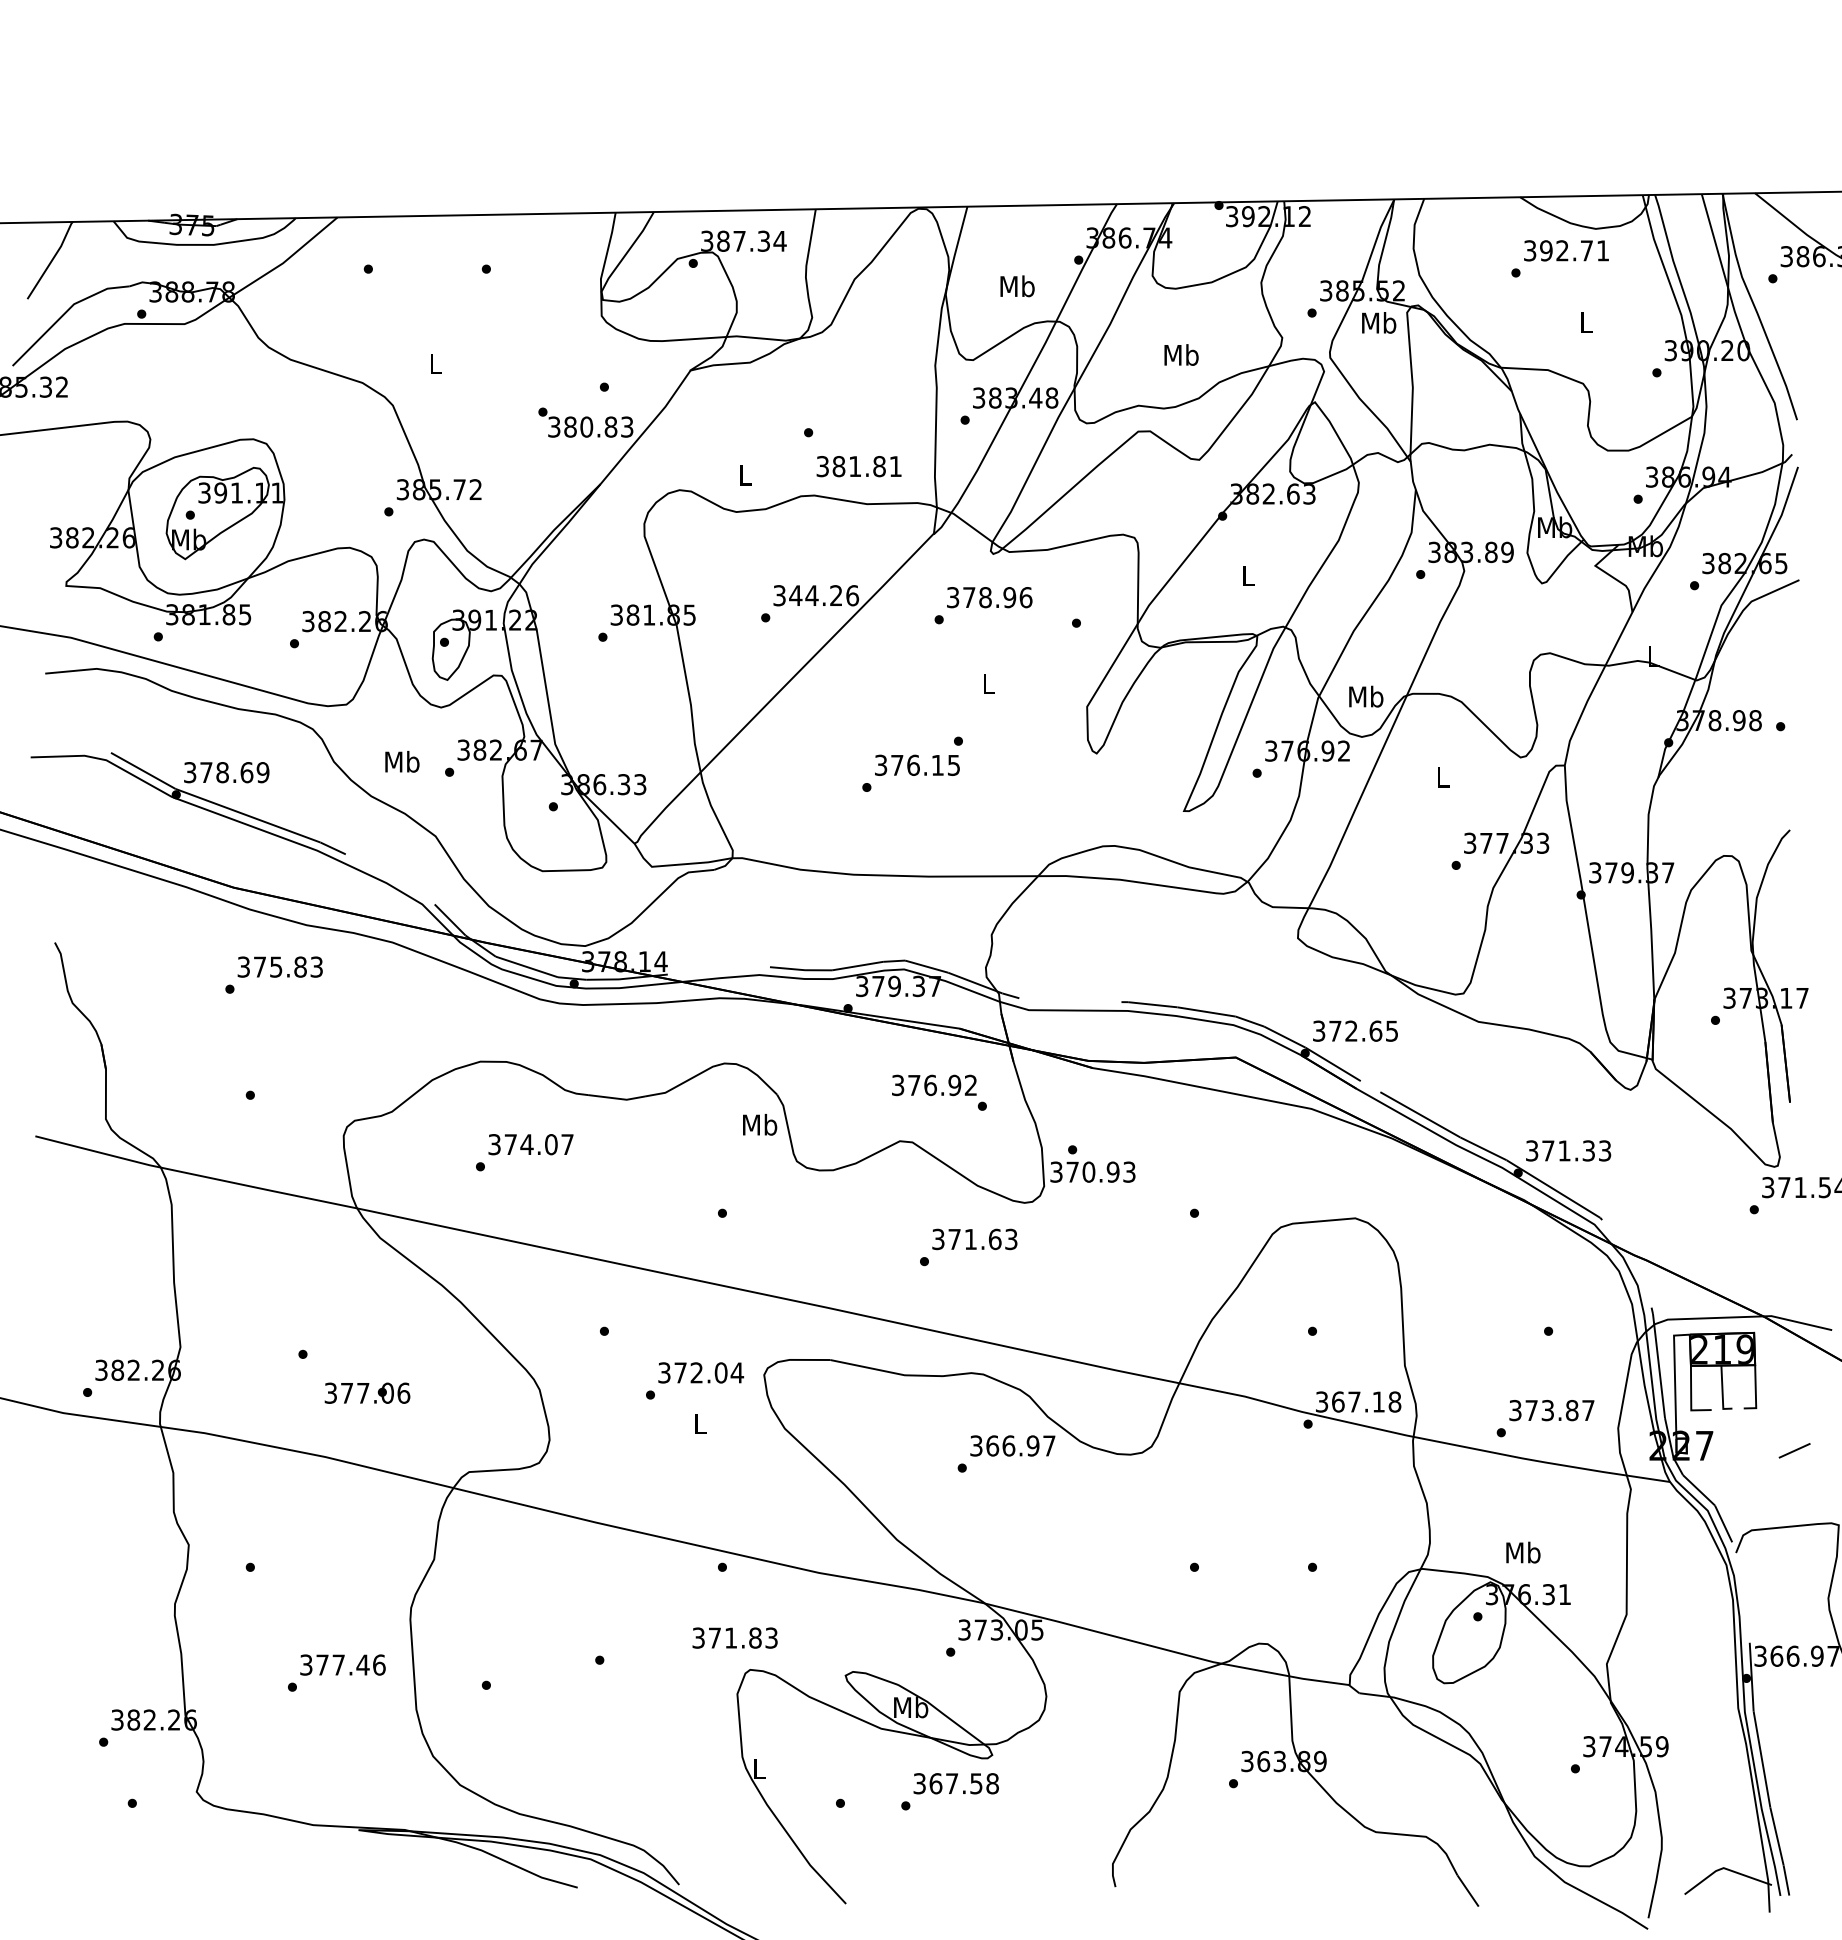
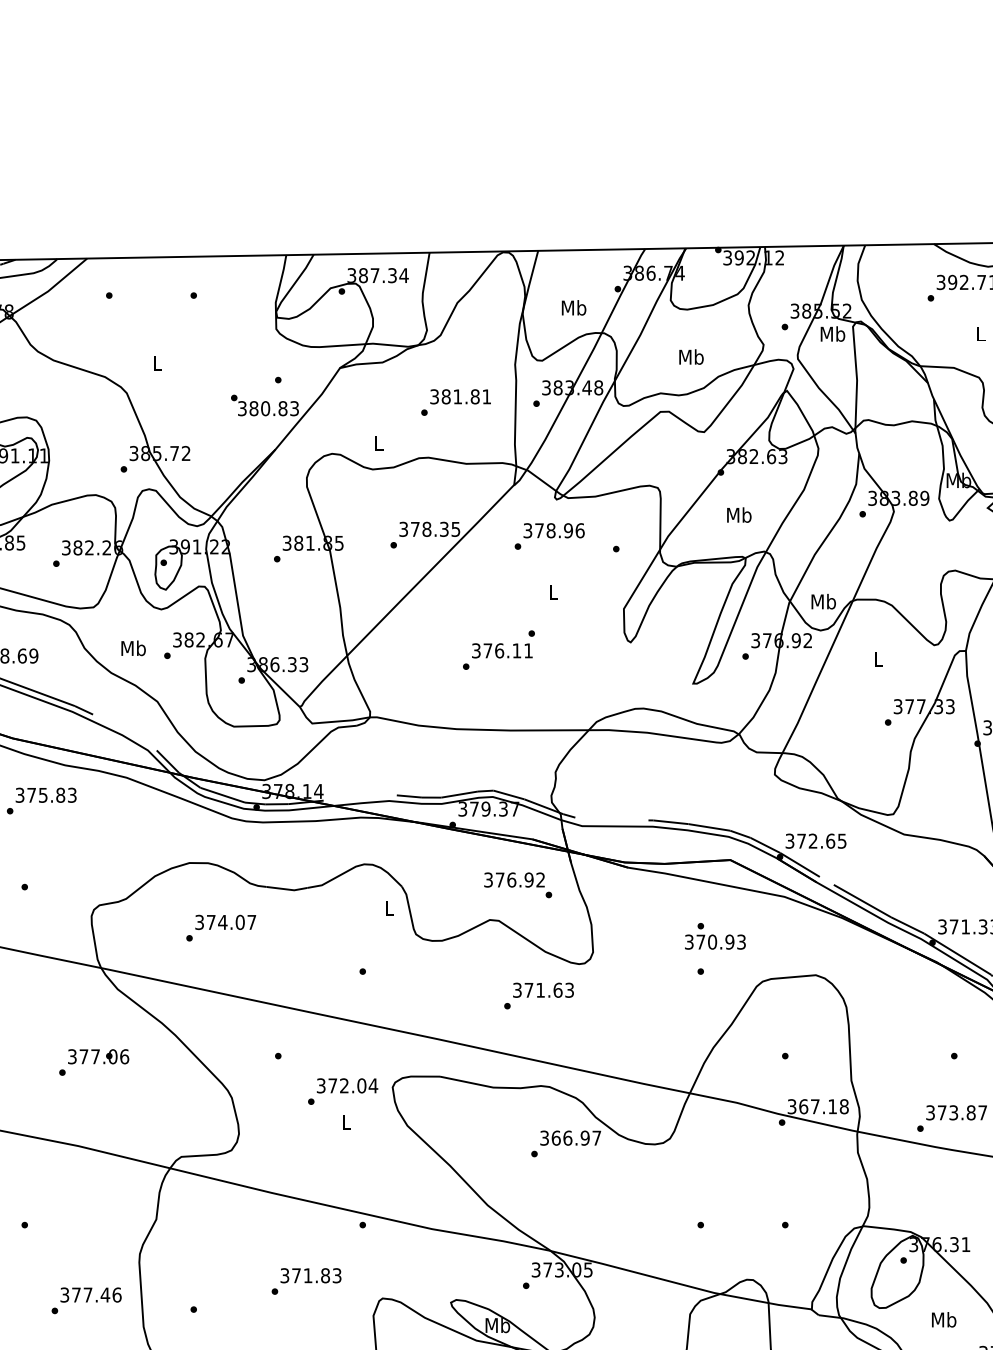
text: (858, 466) -> (460, 396), moved
text: (1248, 575) -> (739, 514), L -> Mb
text: (824, 595) -> (435, 529), 344.26 -> 378.35
text: (953, 765) -> (528, 650), 376.15 -> 376.11
text: (760, 1124) -> (390, 908), Mb -> L
text: (1092, 1163) -> (715, 935), moved
text: (367, 1392) -> (98, 1056), moved
text: (1523, 1552) -> (944, 1319), moved
text: (734, 1637) -> (310, 1275), moved

